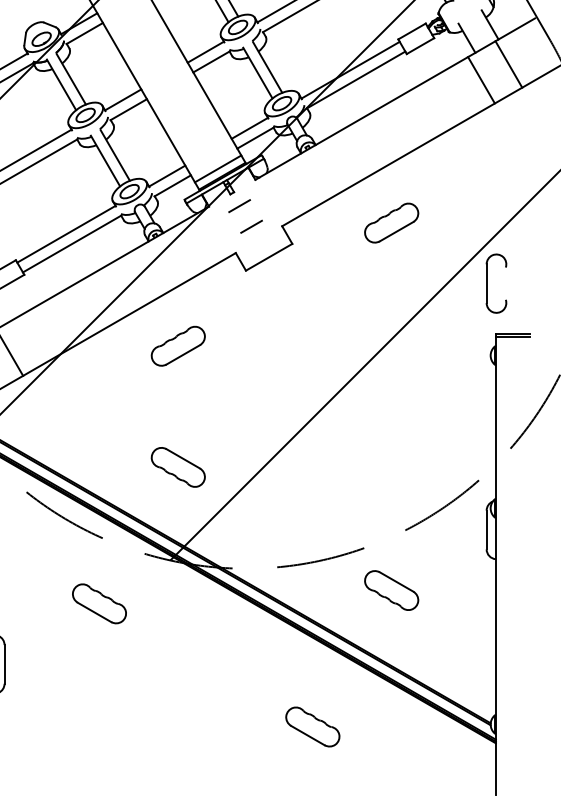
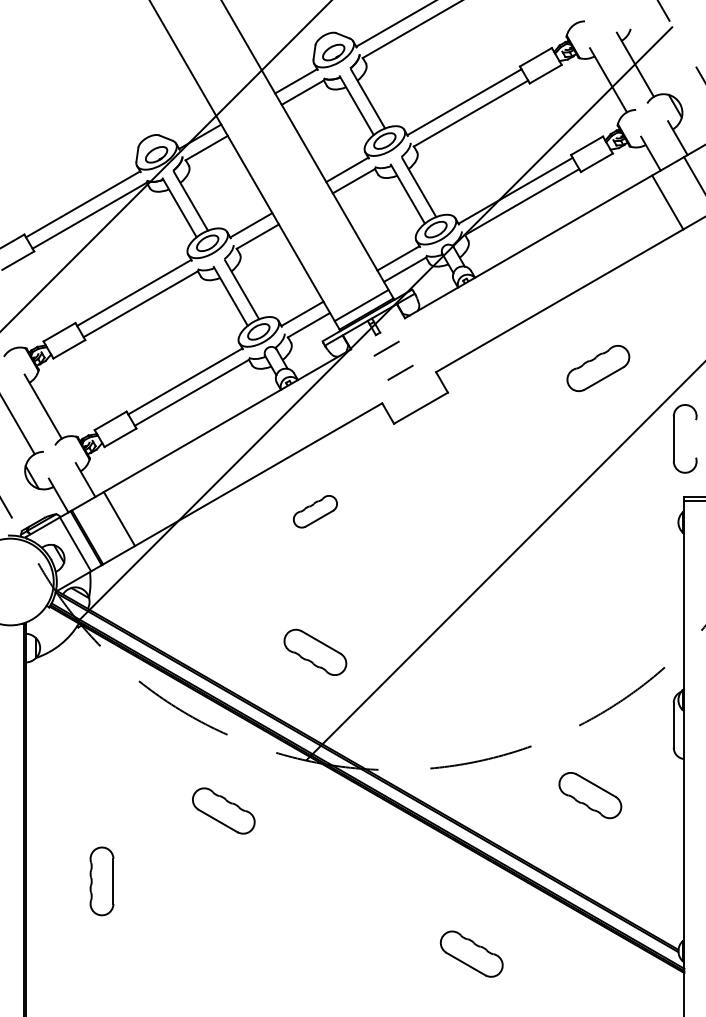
part: (391, 223) -> (598, 368), moved
part: (178, 346) -> (315, 511), size x0.7
part: (391, 590) -> (590, 795), moved

